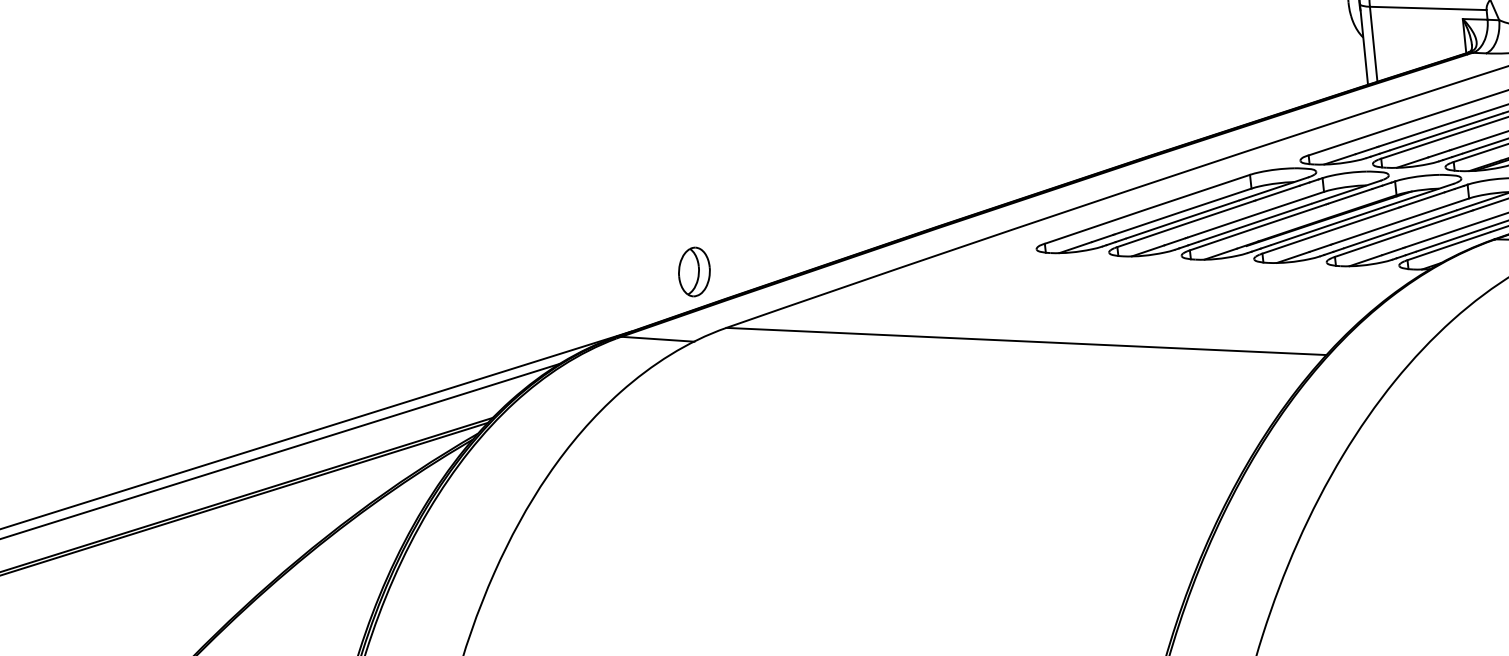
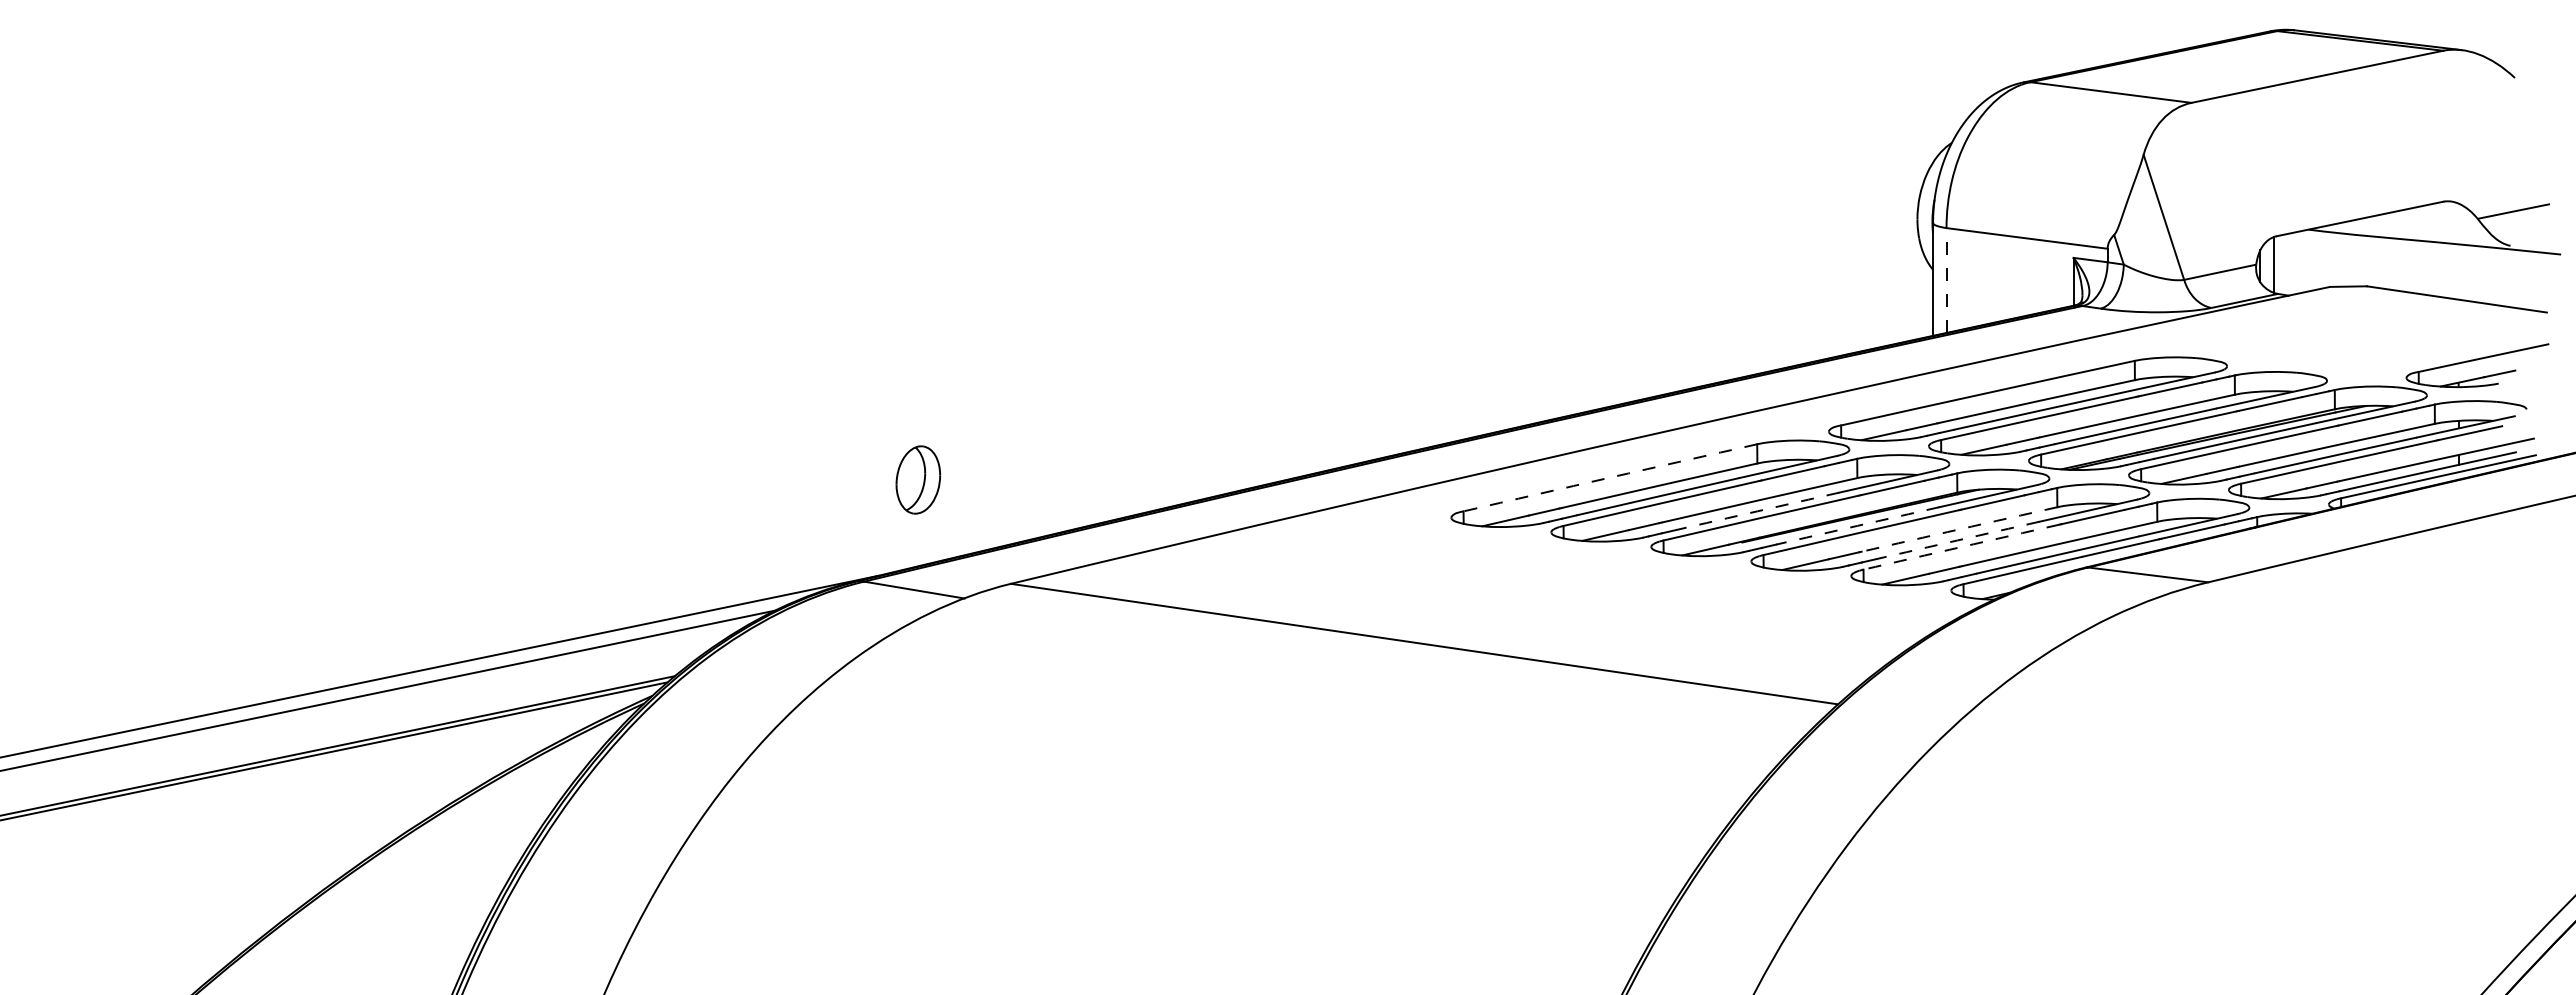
line: (1373, 44) -> (1946, 280), solid -> dashed
arc: (1147, 209) -> (1610, 477), solid -> dashed
arc: (1400, 221) -> (1959, 529), solid -> dashed
arc: (1255, 222) -> (1757, 511), solid -> dashed
arc: (1327, 225) -> (1857, 525), solid -> dashed
arc: (1400, 229) -> (1957, 540), solid -> dashed
arc: (1403, 234) -> (1961, 547), solid -> dashed
part: (694, 271) -> (918, 479), moved

